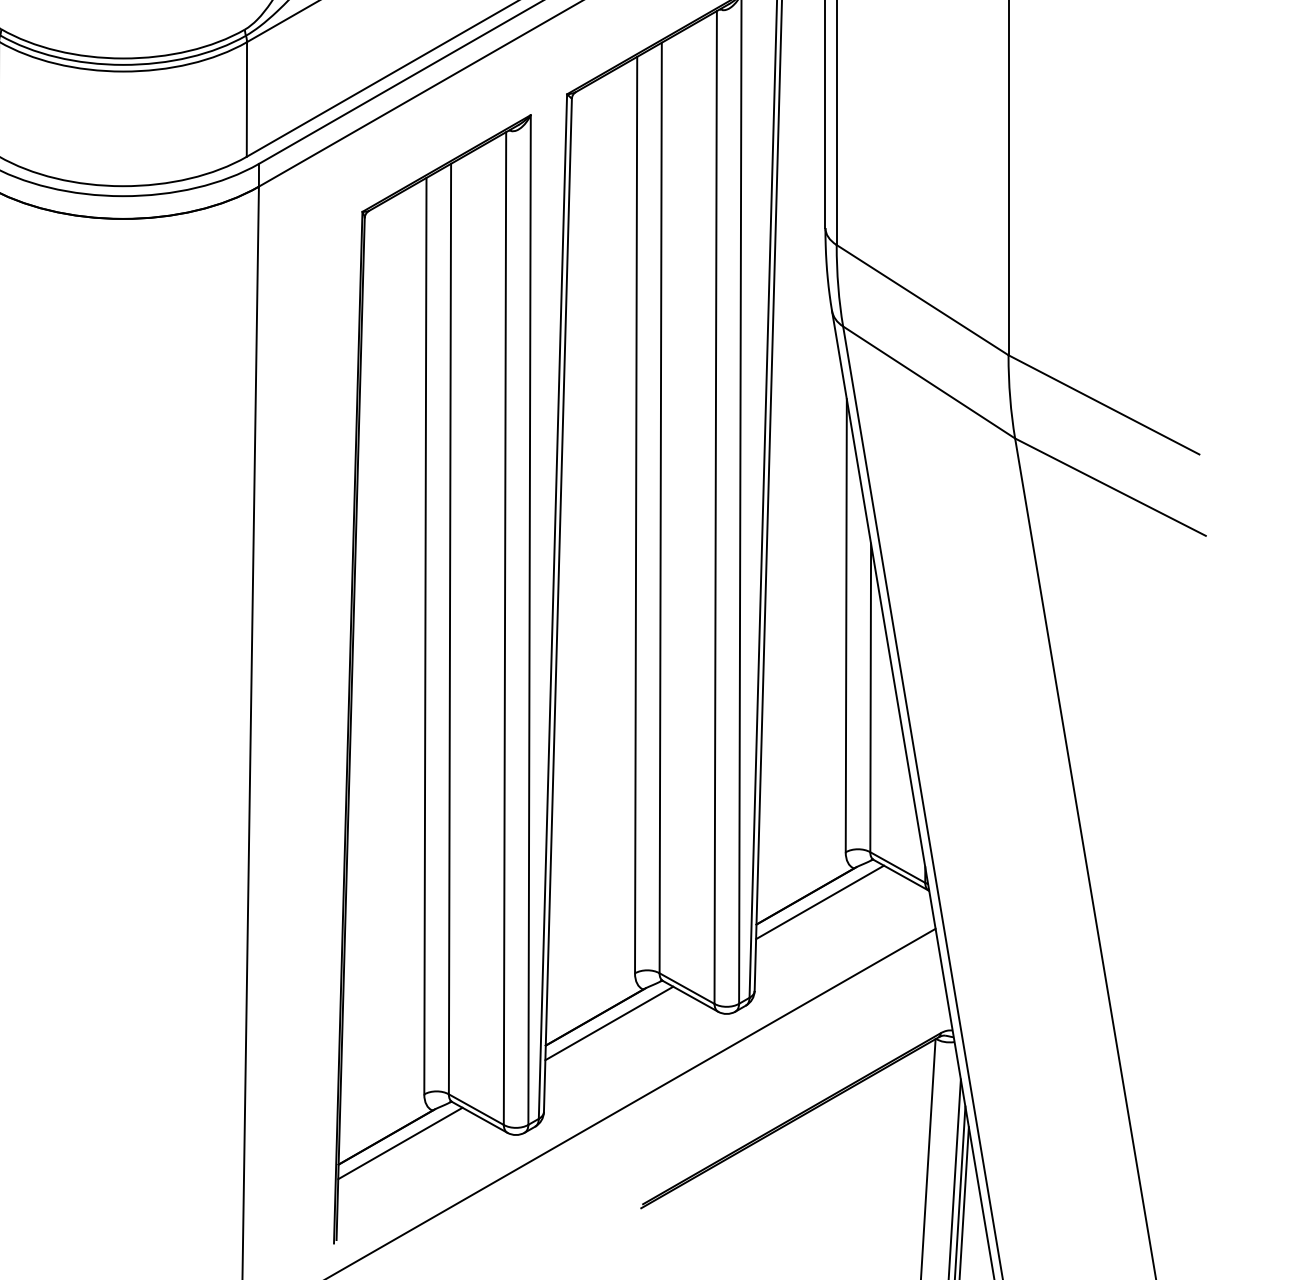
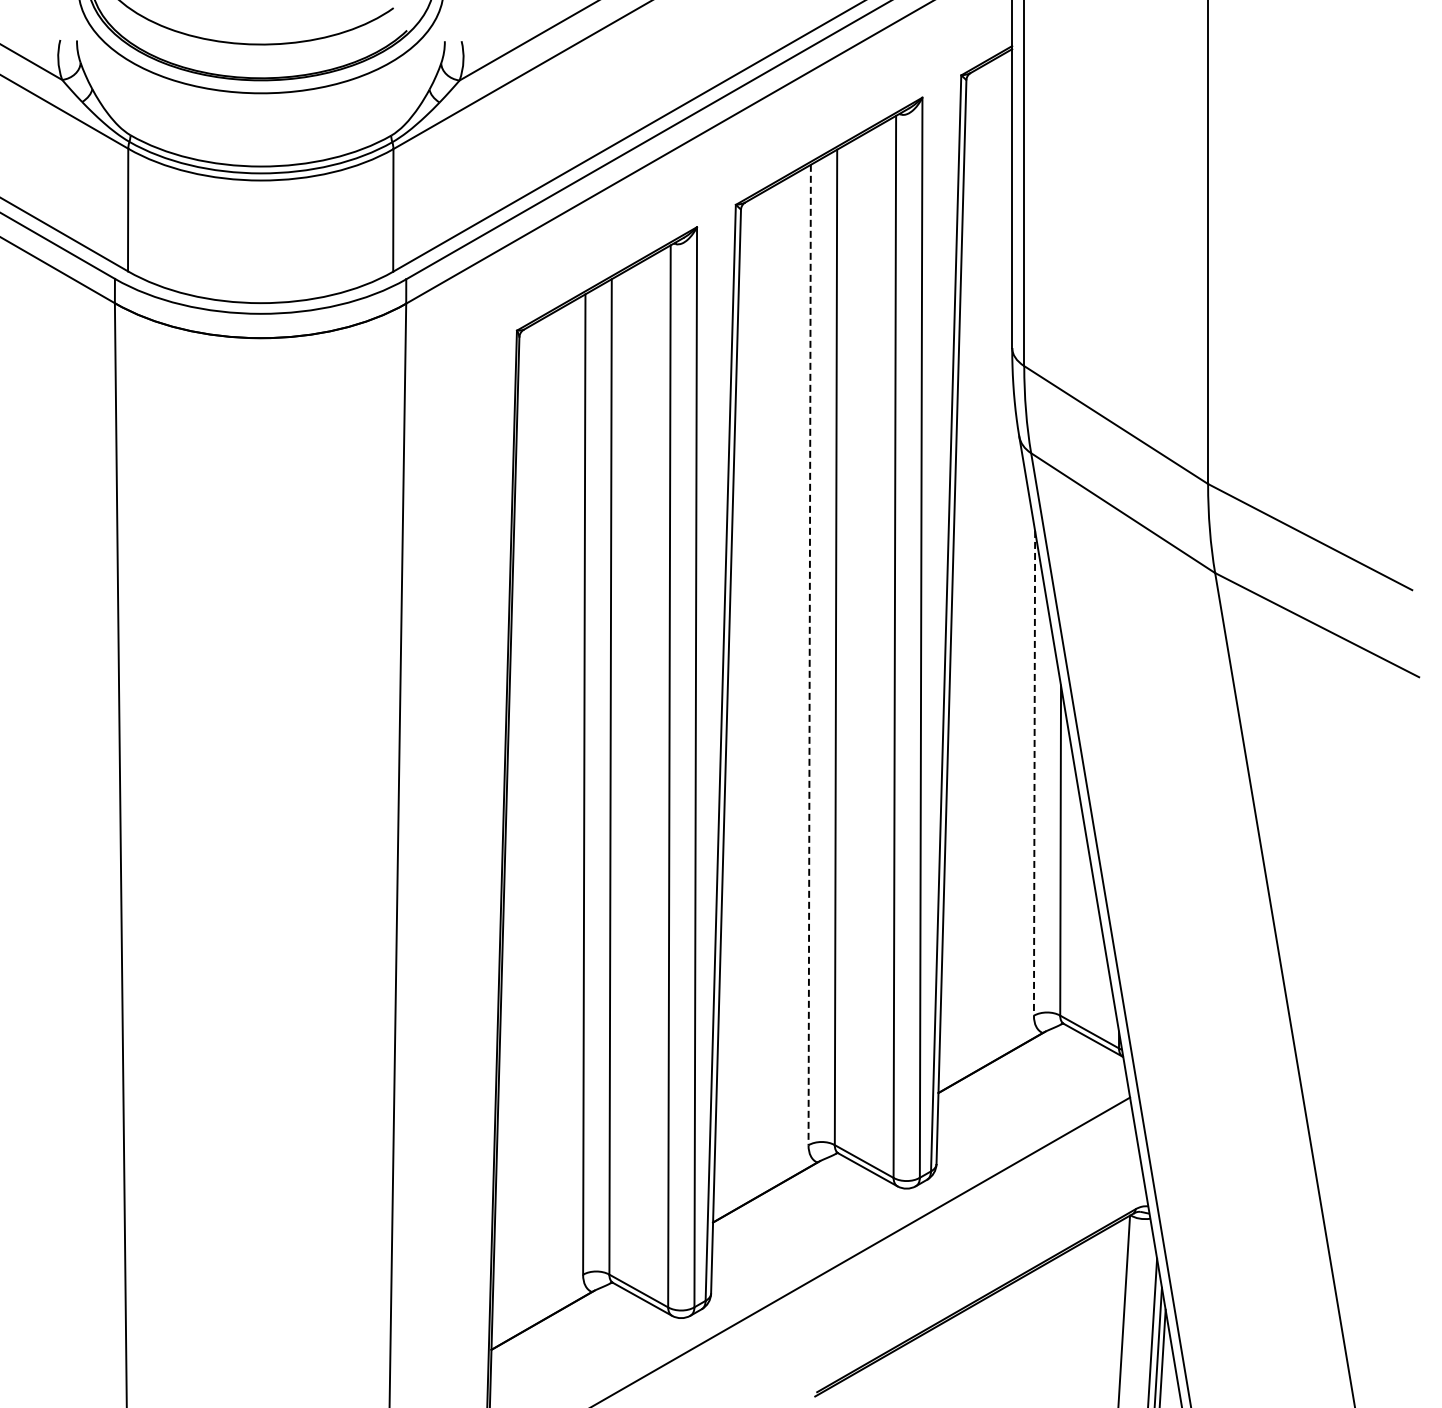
line: (635, 515) -> (809, 655), solid -> dashed
line: (846, 625) -> (1034, 773), solid -> dashed
line: (820, 902) -> (1006, 1069), removed
line: (608, 1023) -> (780, 1198), removed
line: (400, 1143) -> (557, 1327), removed

